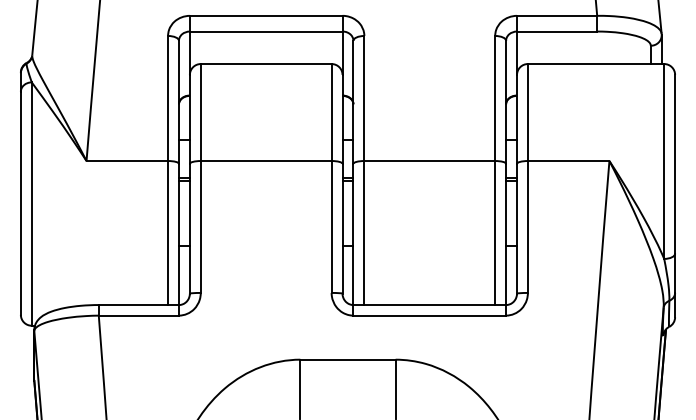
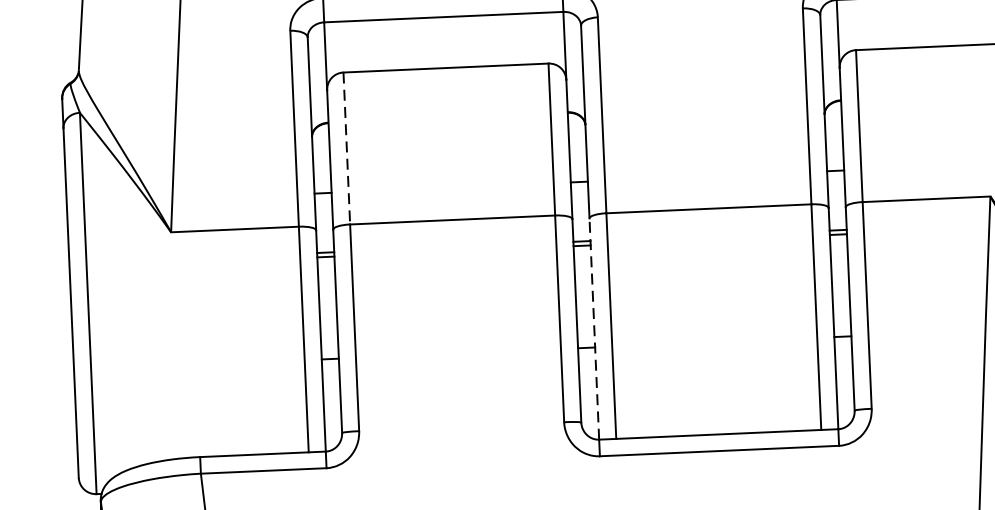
line: (200, 113) -> (346, 150), solid -> dashed
line: (353, 234) -> (594, 329), solid -> dashed

